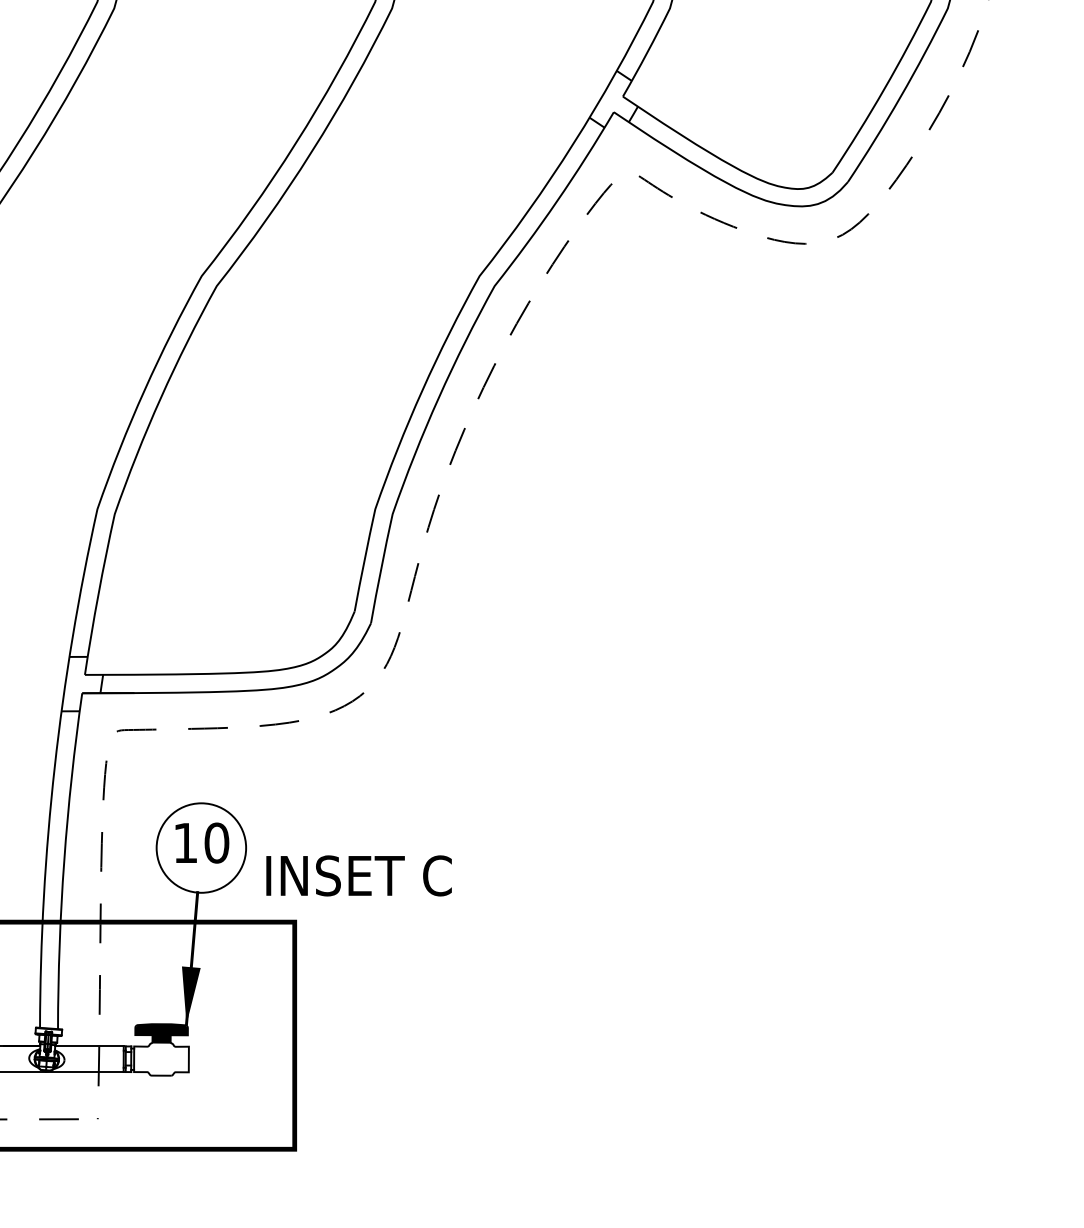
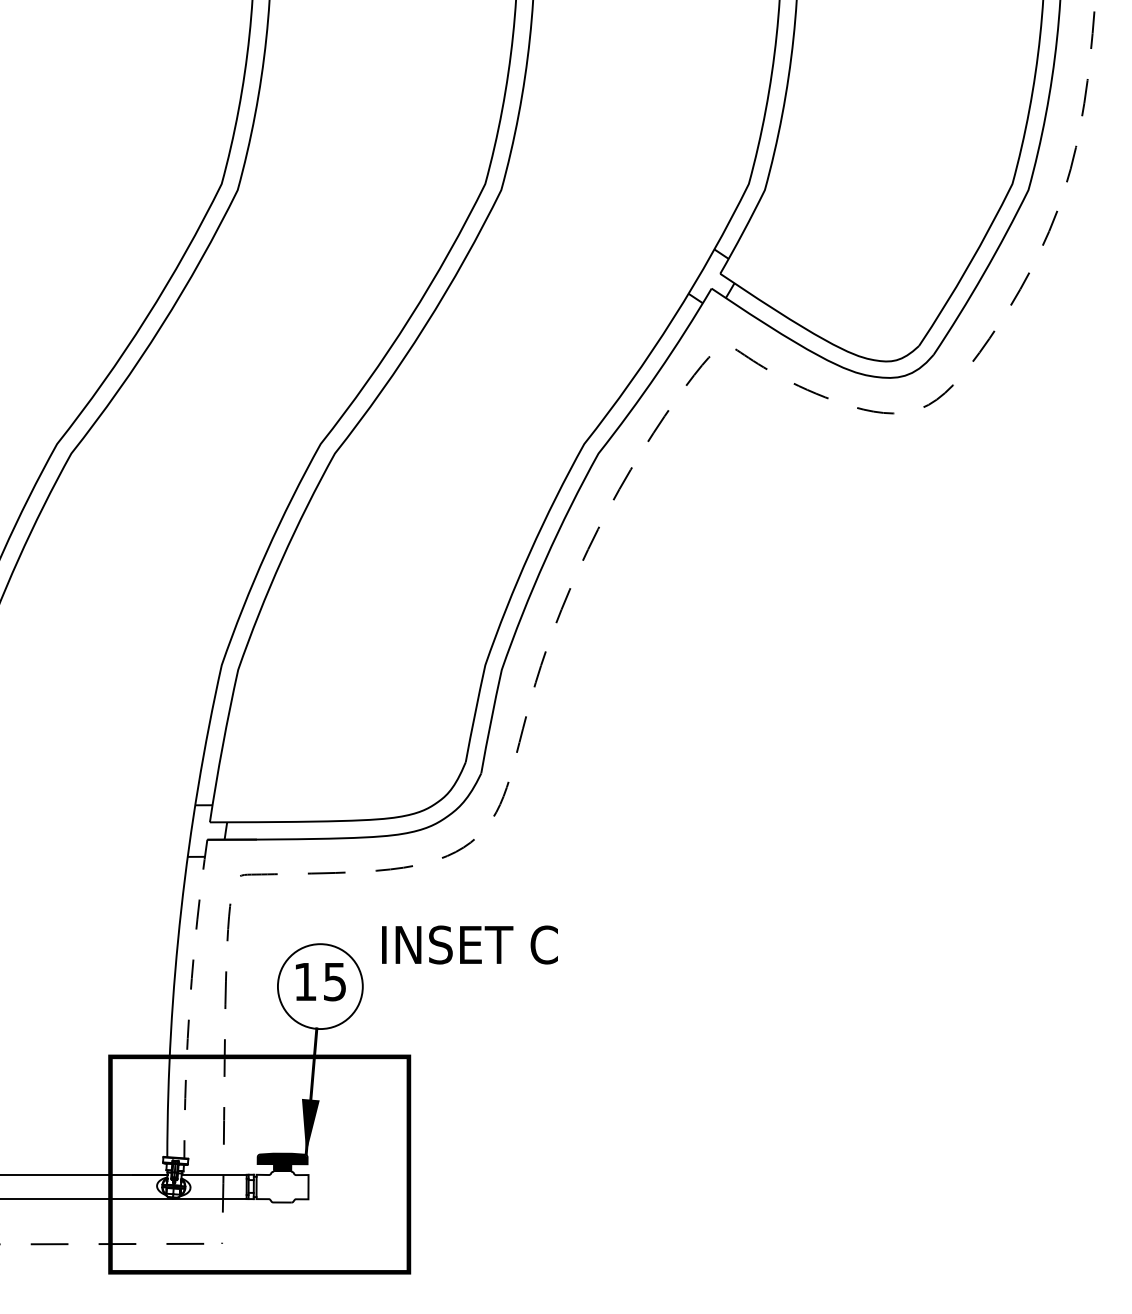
text: (216, 842) -> (334, 981), 10 -> 15
line: (64, 860) -> (190, 998), solid -> dashed
text: (358, 875) -> (469, 944), moved

